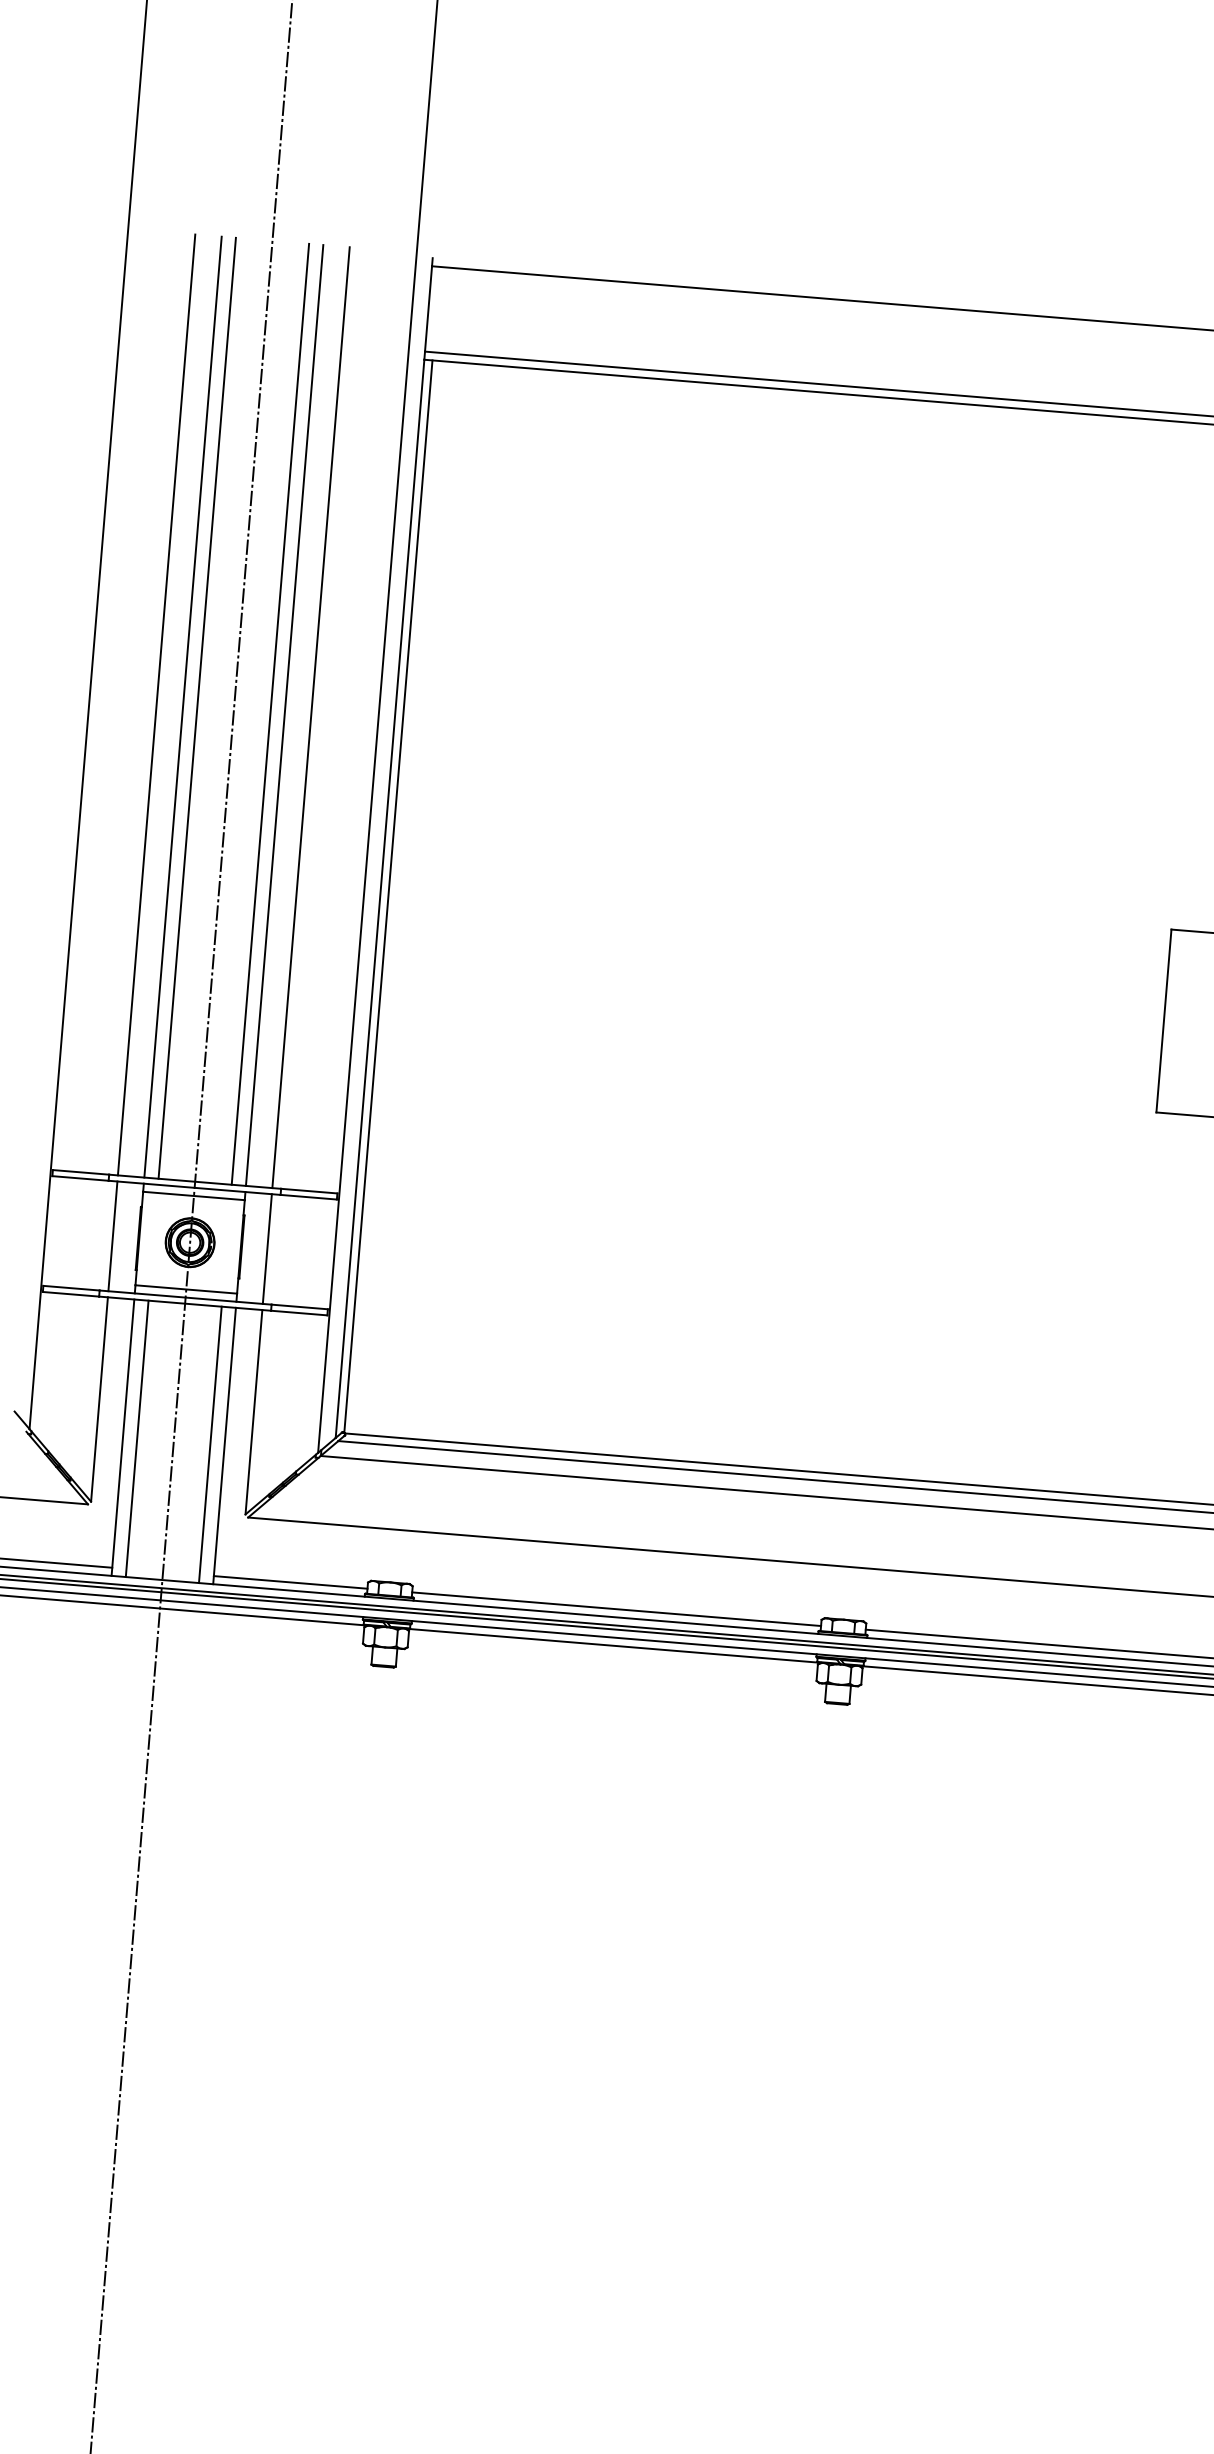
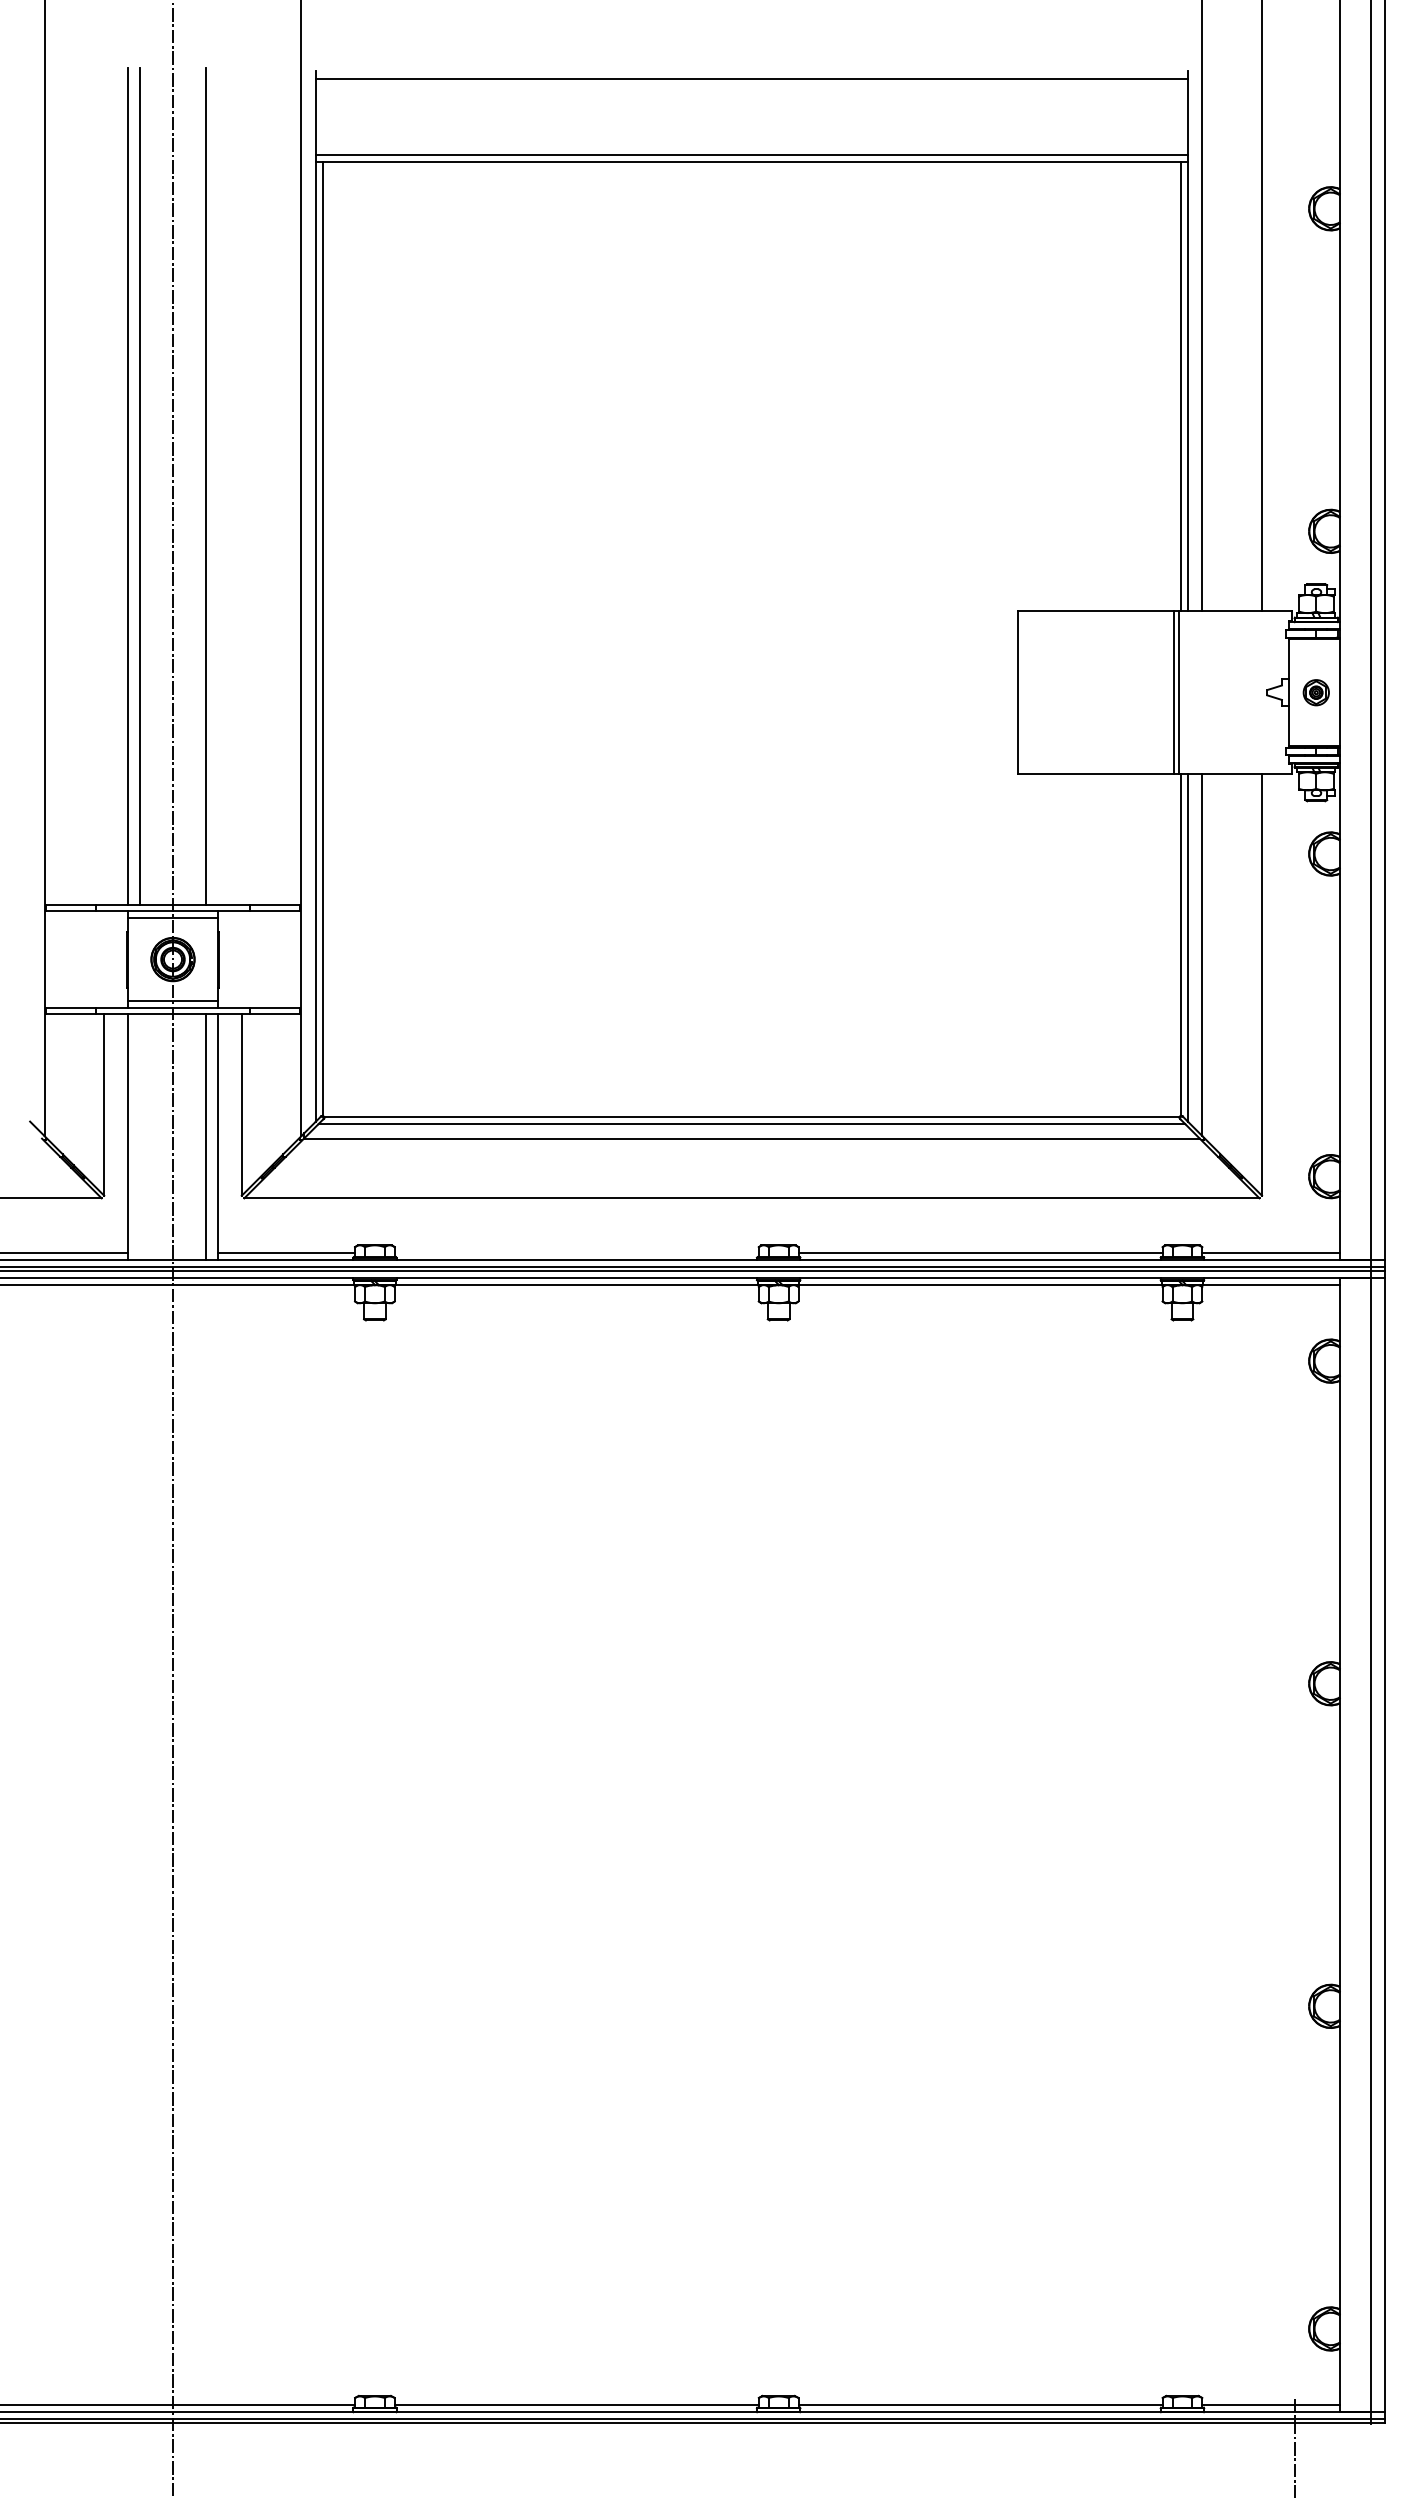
line: (156, 705) -> (104, 486), removed
line: (284, 715) -> (218, 486), removed
line: (310, 717) -> (241, 486), removed
line: (113, 1236) -> (104, 959), removed
line: (267, 1248) -> (241, 959), removed
line: (137, 1438) -> (140, 1136), removed
line: (616, 1609) -> (576, 1252), removed

